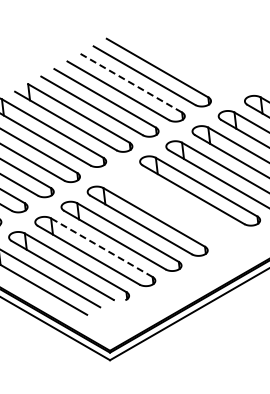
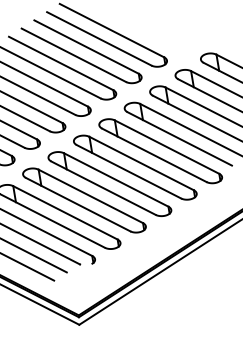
line: (131, 83) -> (86, 47), dashed -> solid
part: (173, 205) -> (134, 167), added
line: (101, 247) -> (65, 212), dashed -> solid

